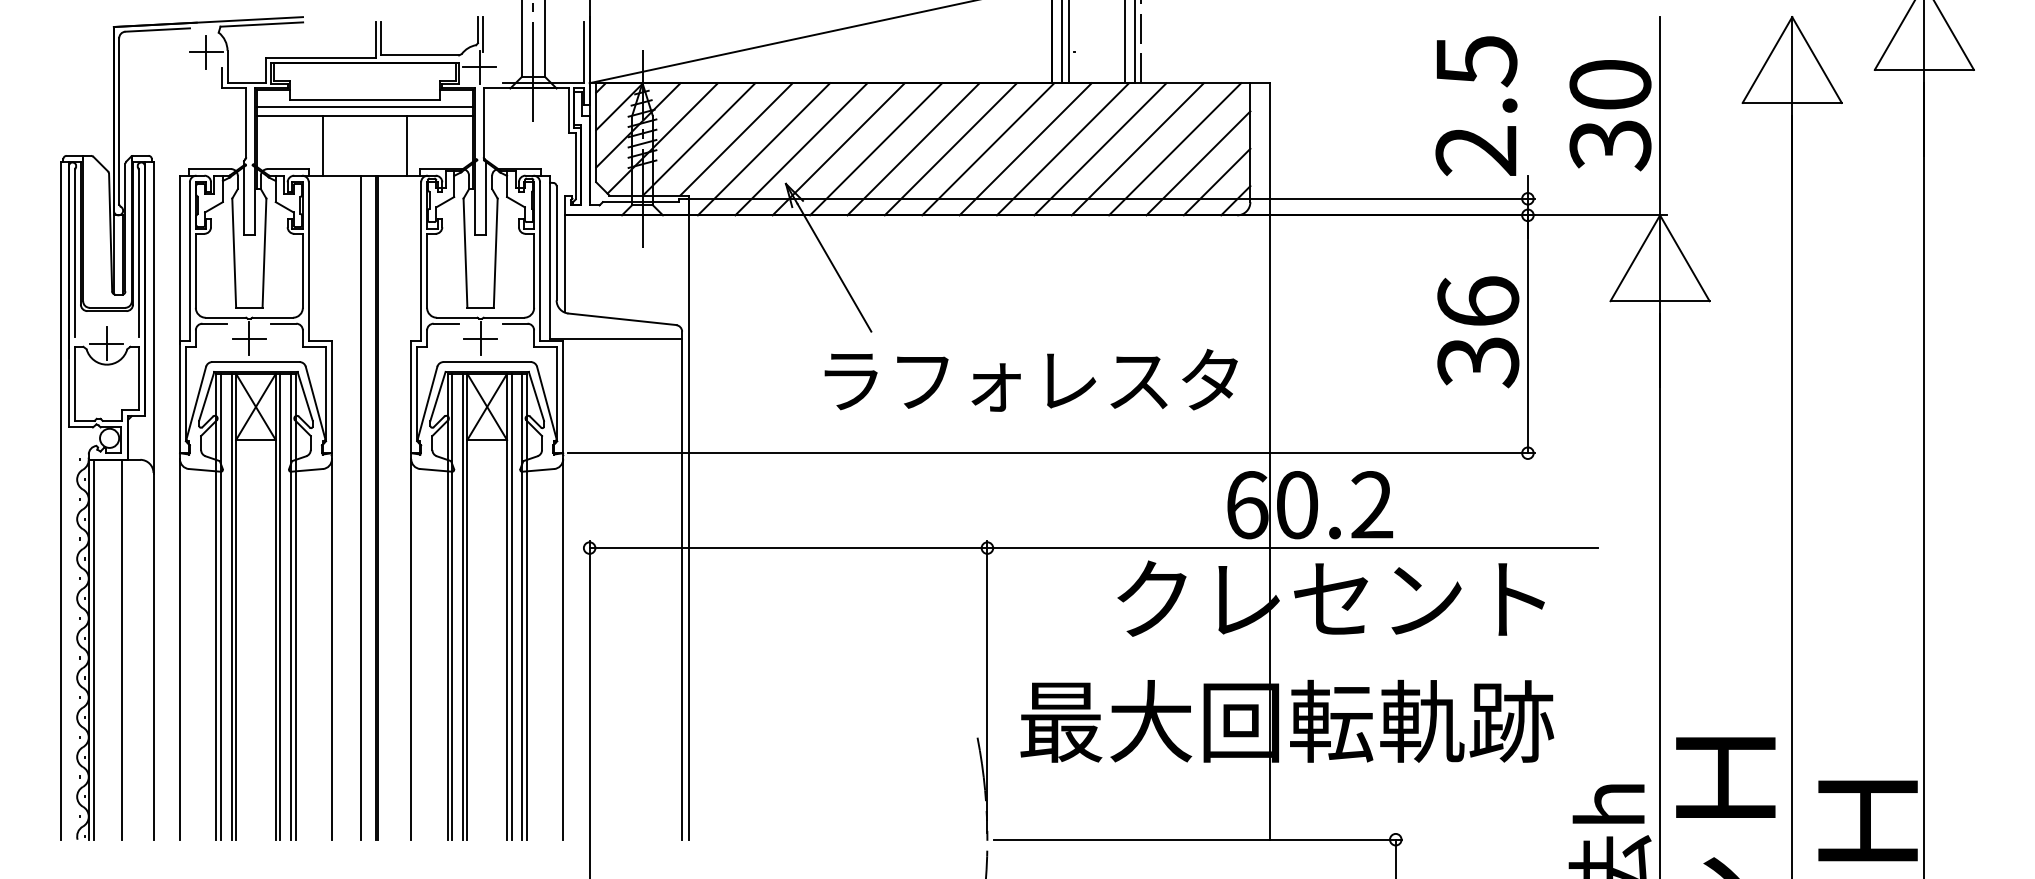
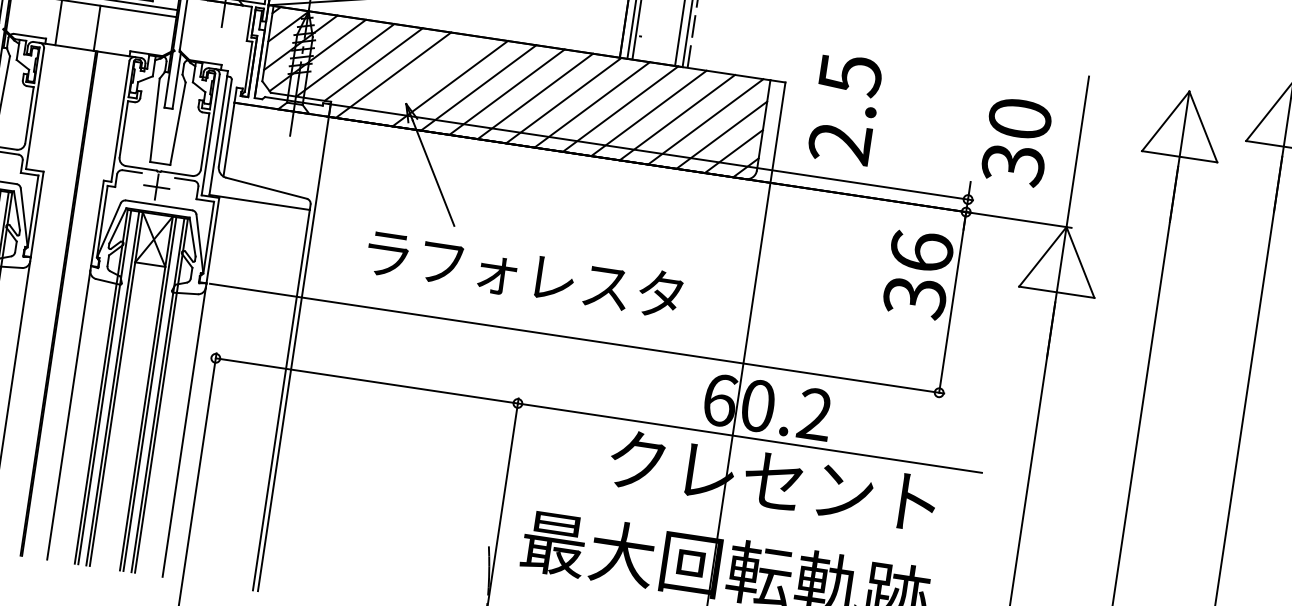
text: (1476, 105) -> (845, 108), moved
text: (1610, 115) -> (1016, 142), moved
line: (407, 145) -> (97, 28), moved
line: (801, 149) -> (421, 79), removed
text: (1478, 332) -> (918, 274), moved
text: (1030, 379) -> (524, 273), moved
line: (361, 507) -> (47, 301), removed

